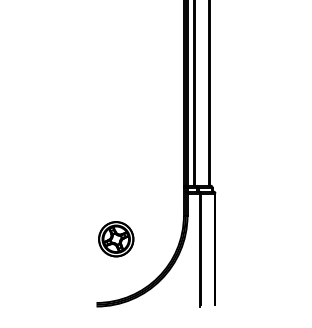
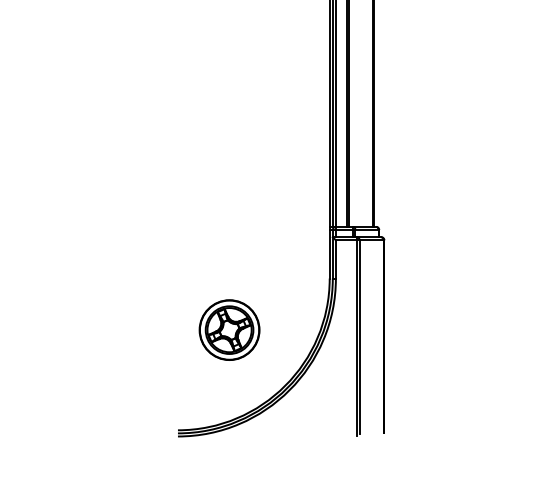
part: (116, 239) -> (229, 330), moved

